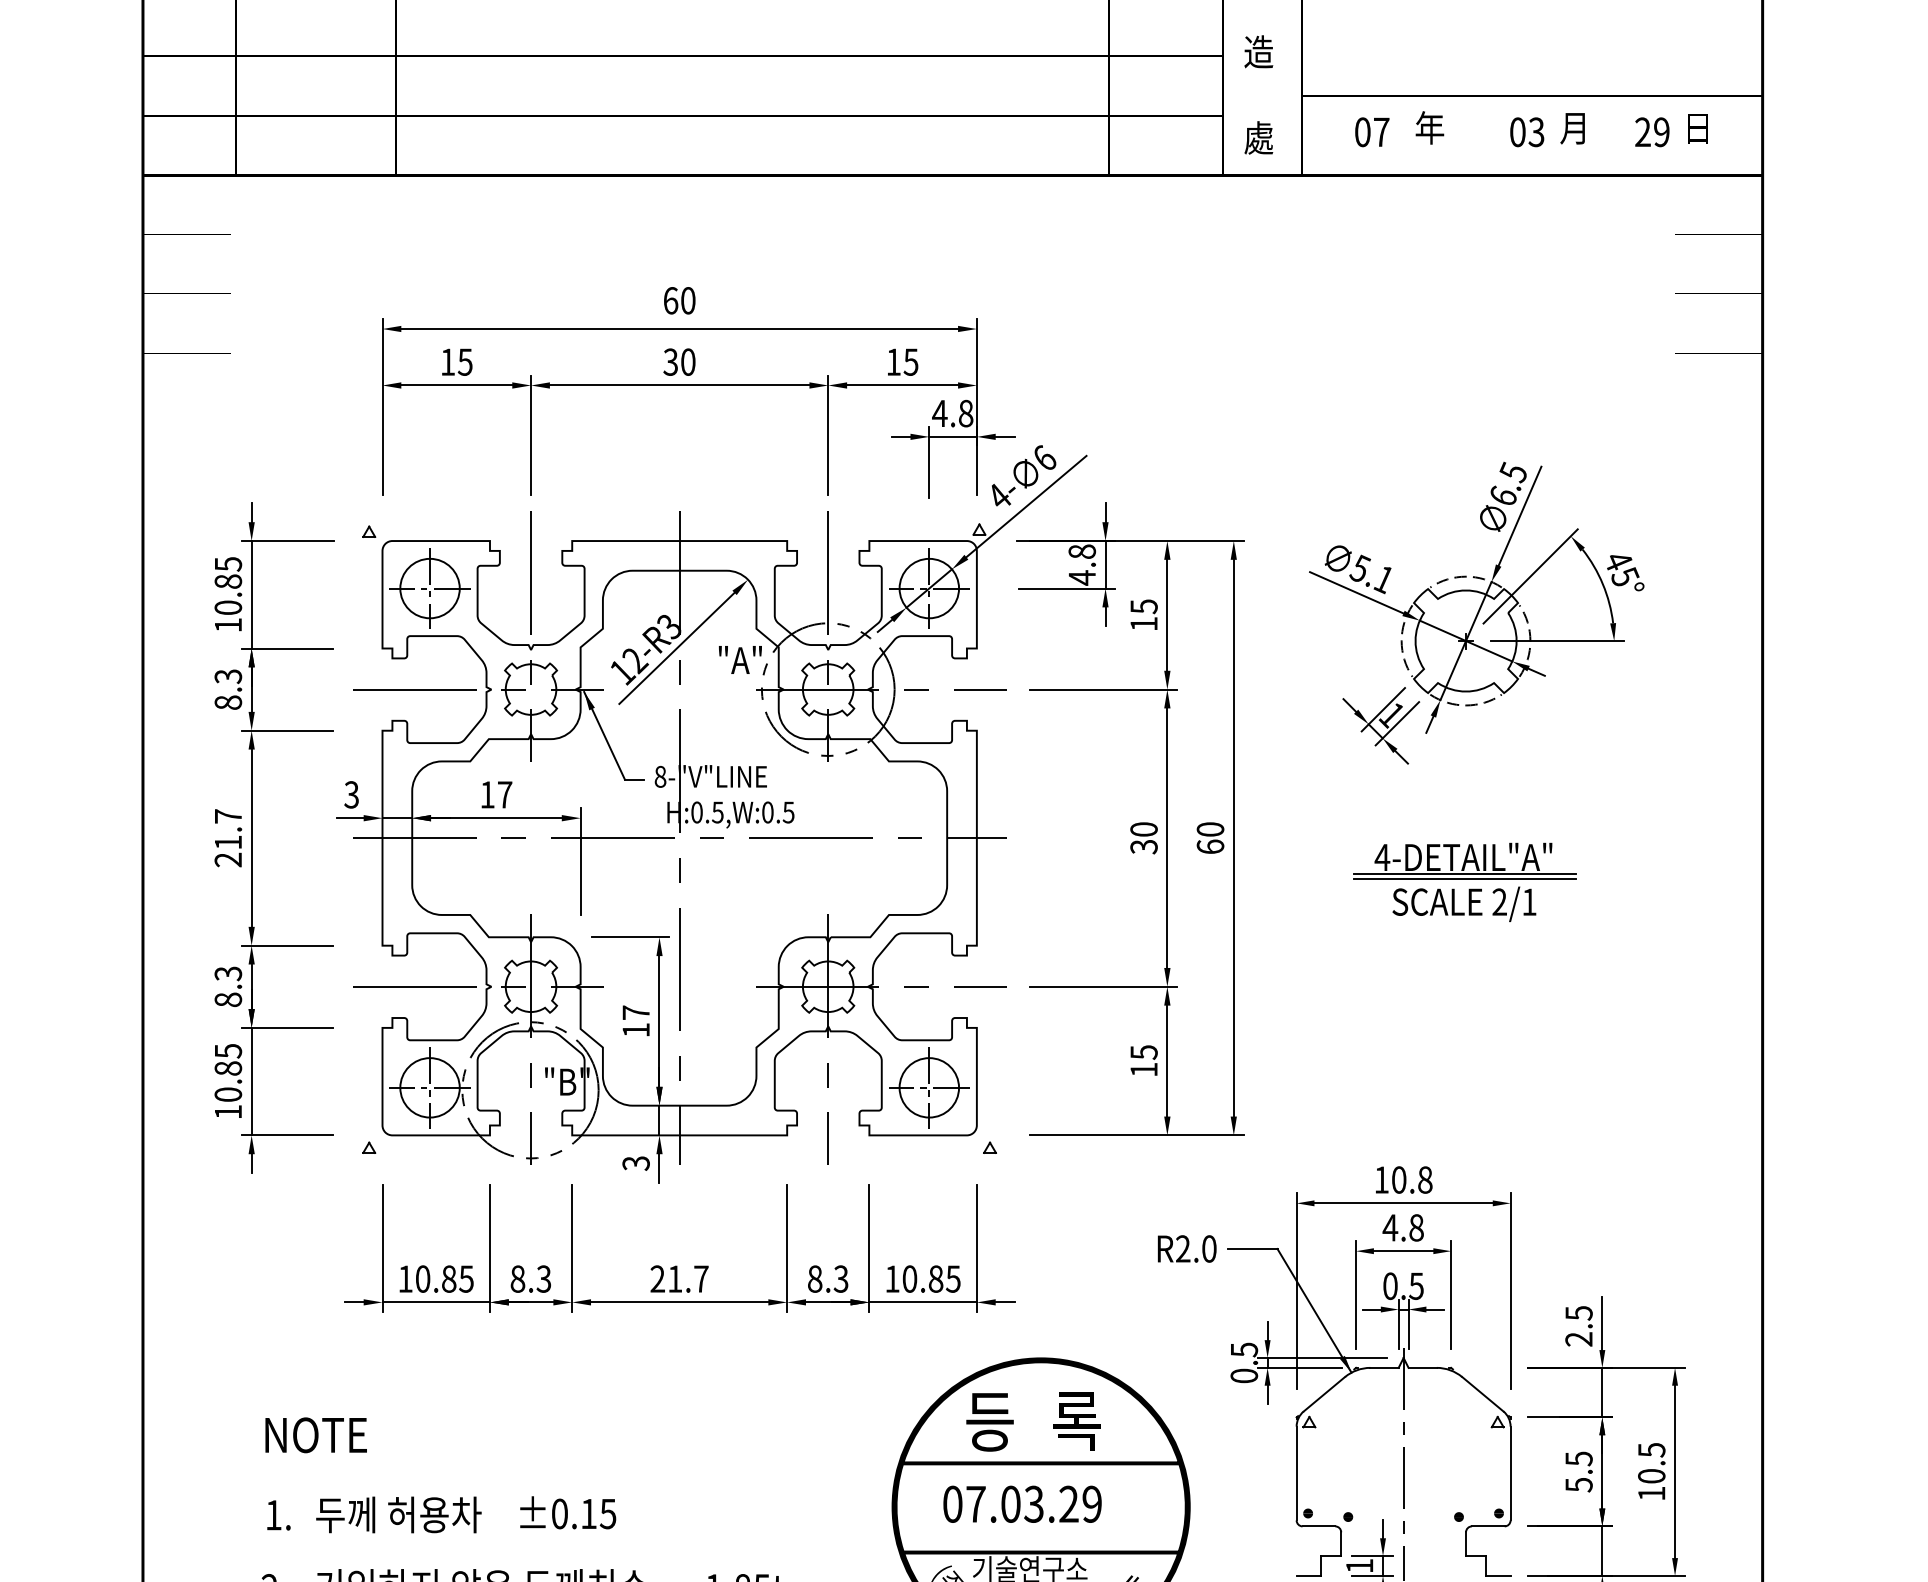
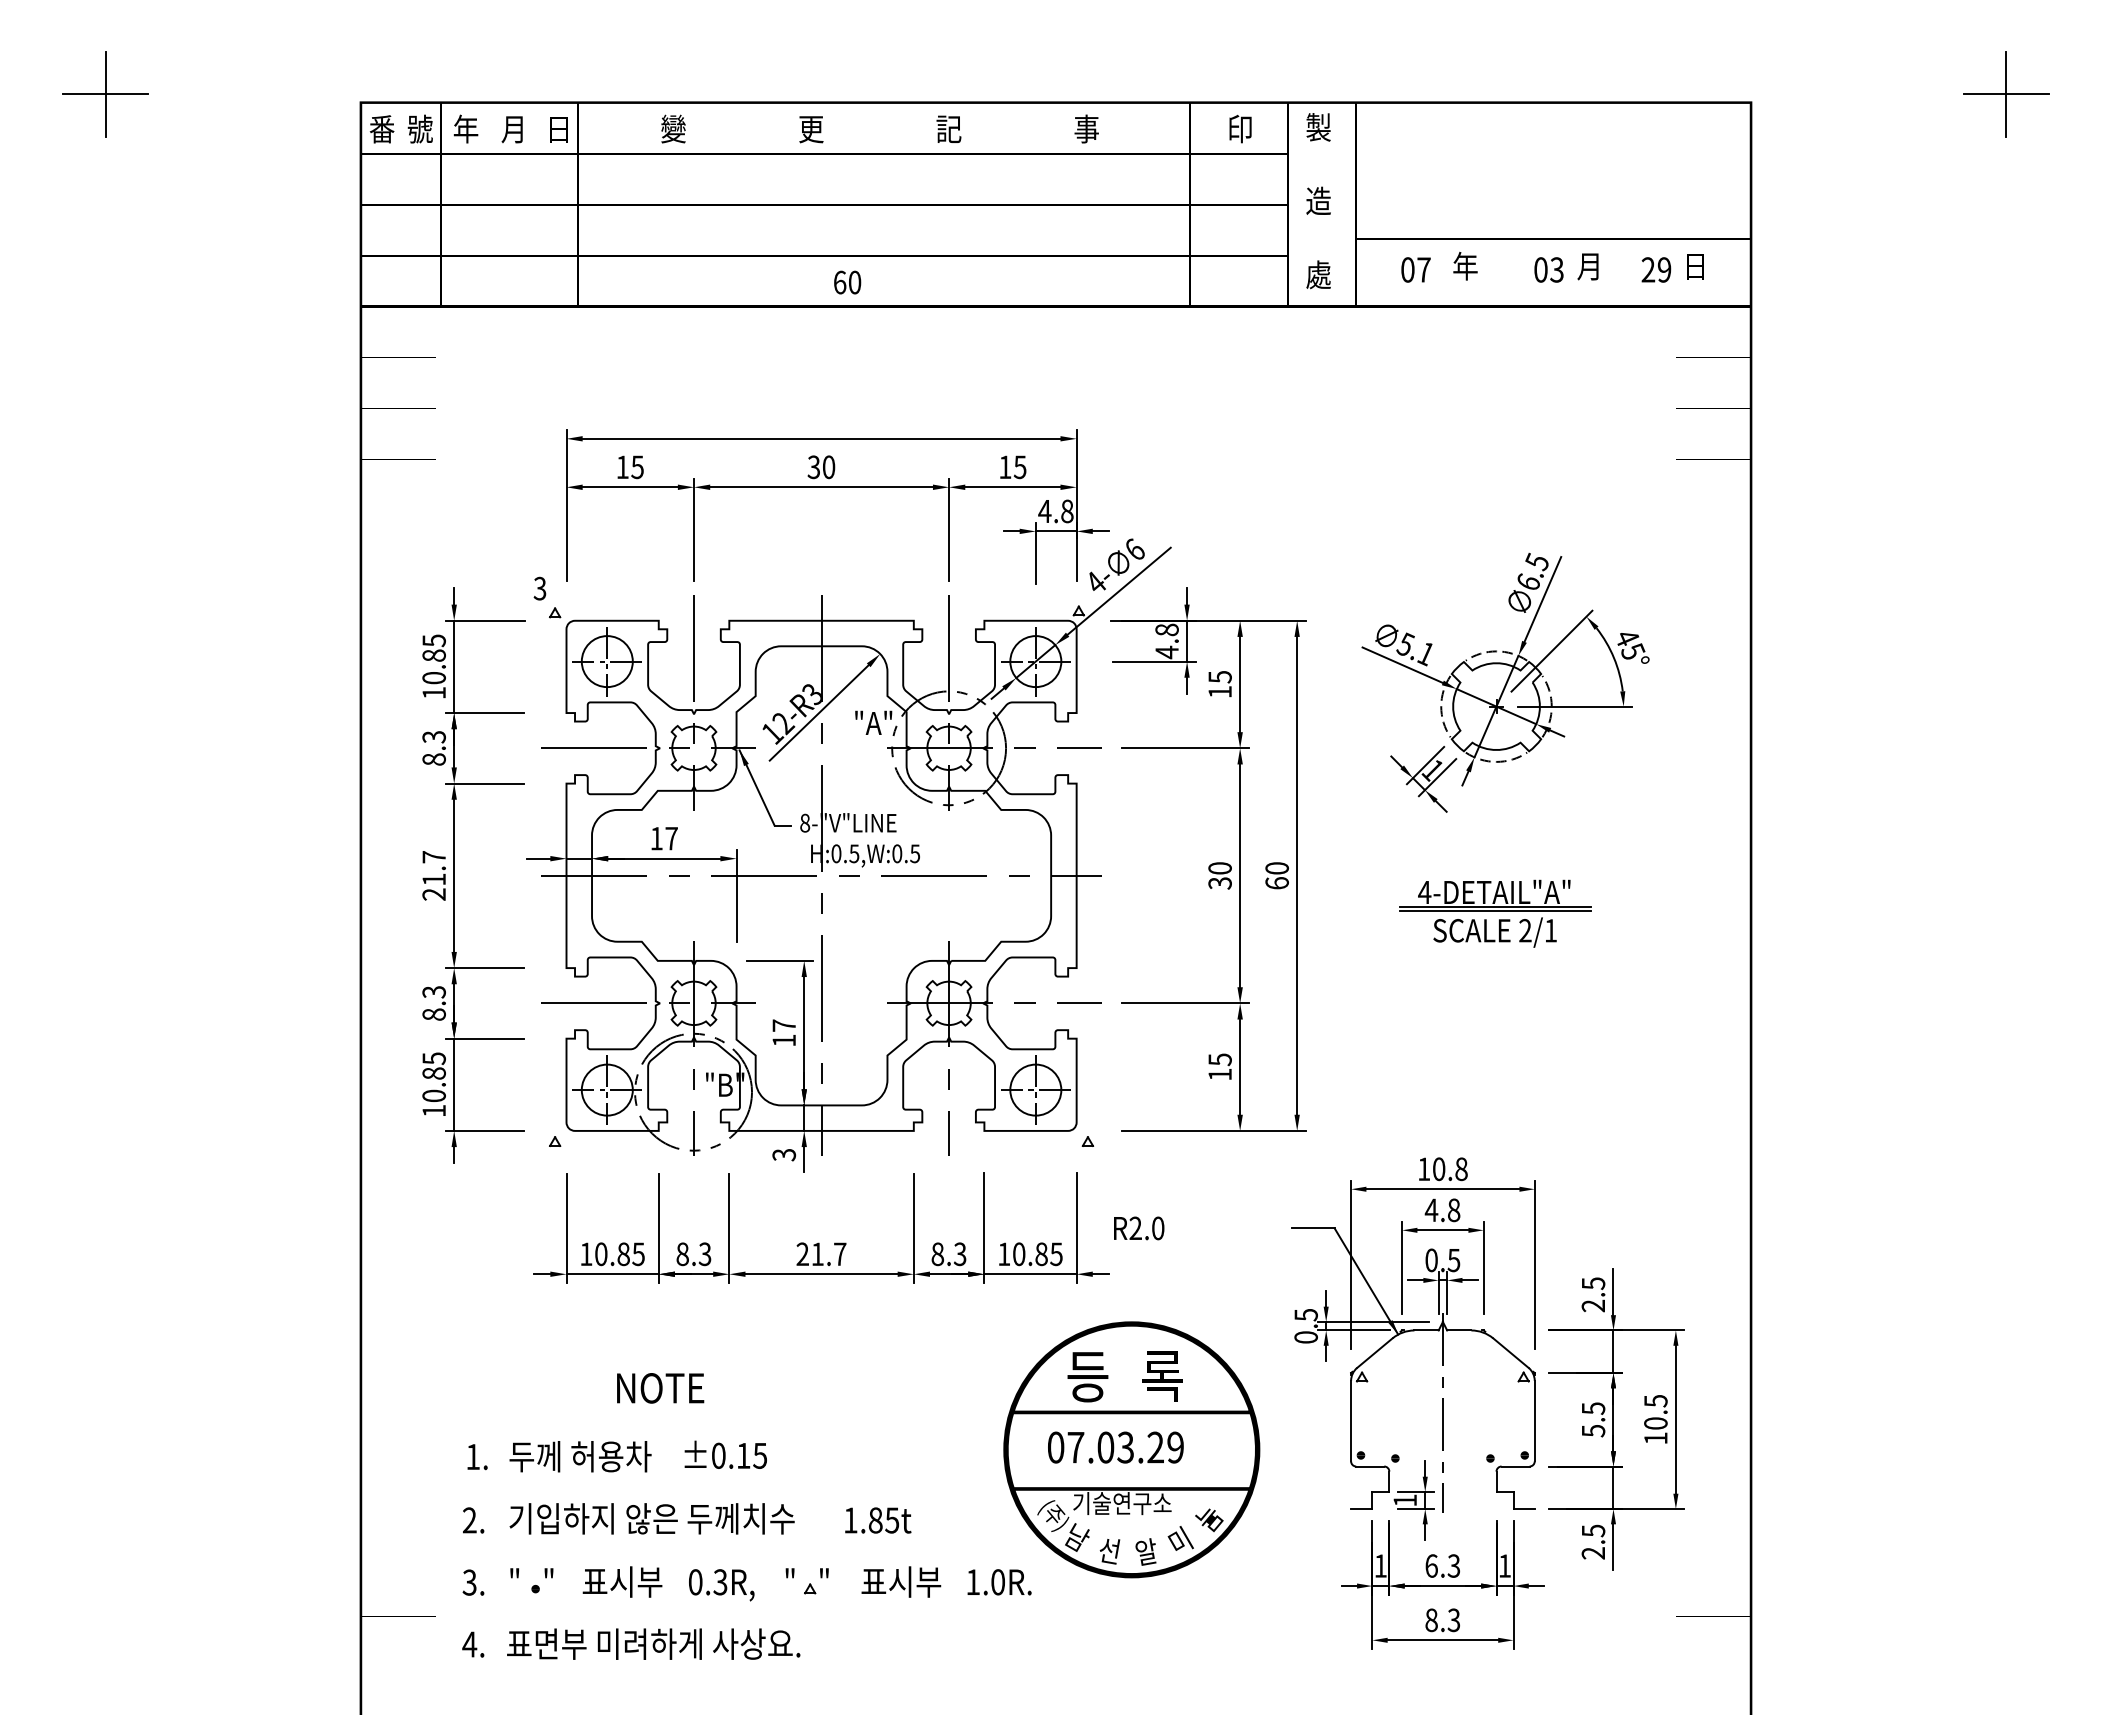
text: (679, 300) -> (847, 282), moved
text: (351, 794) -> (539, 588), moved
text: (1187, 1249) -> (1139, 1228), moved
text: (316, 1435) -> (660, 1388), moved

